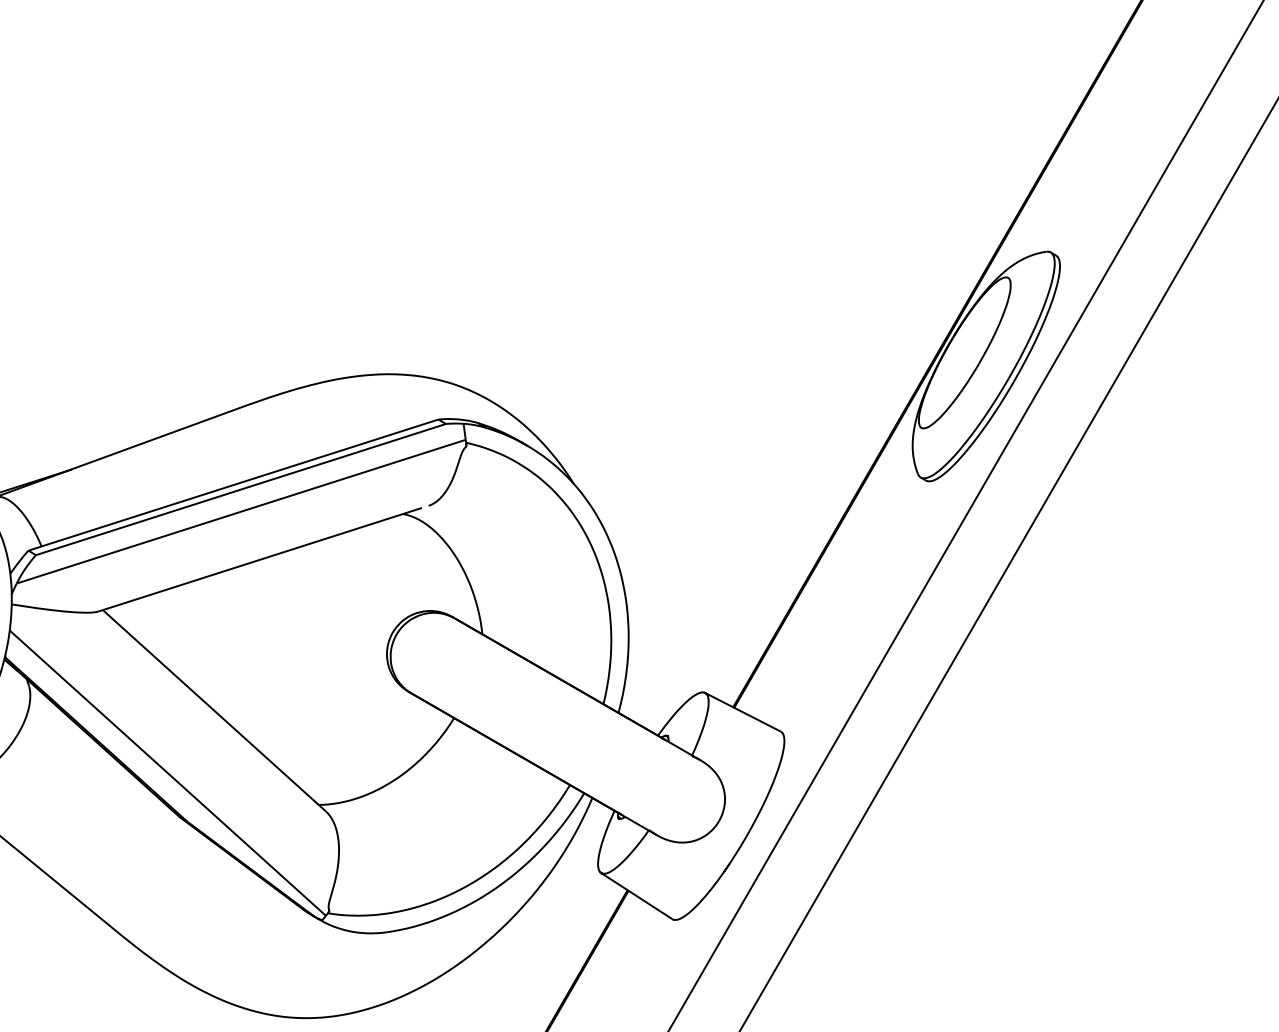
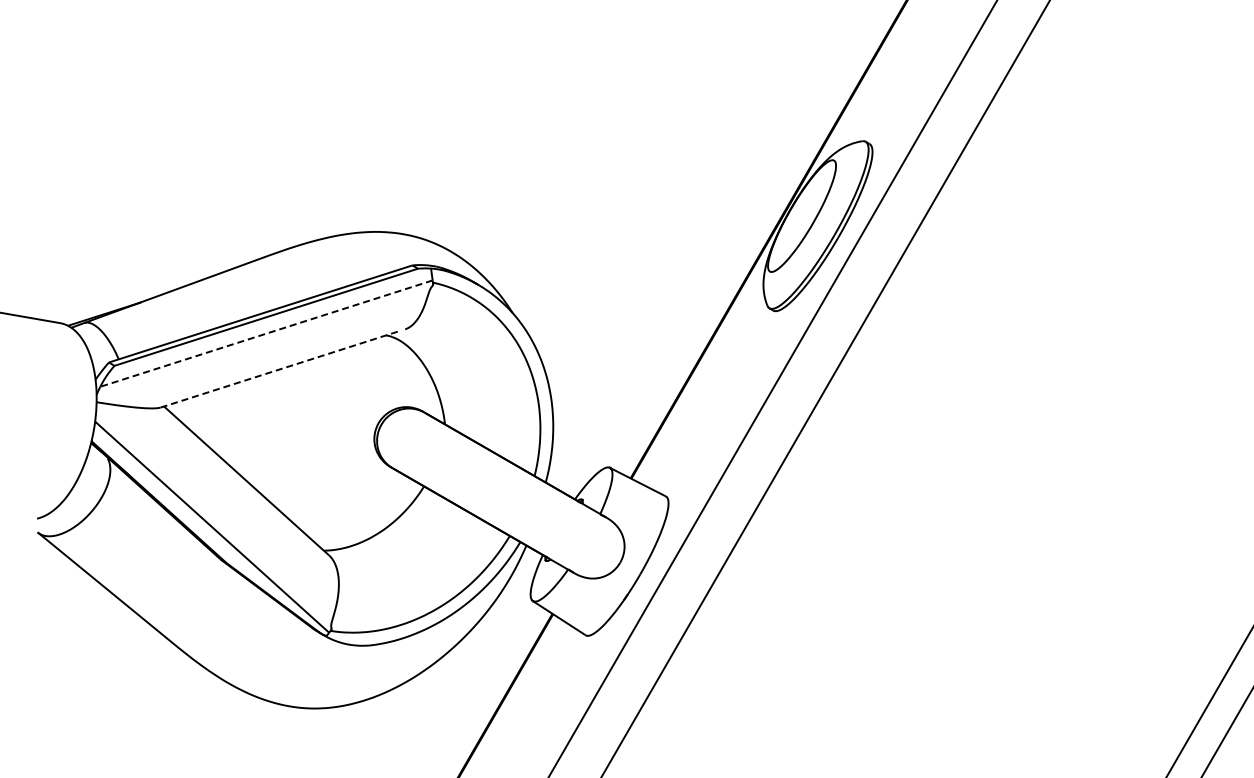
line: (241, 511) -> (266, 333), solid -> dashed
line: (260, 560) -> (280, 369), solid -> dashed

